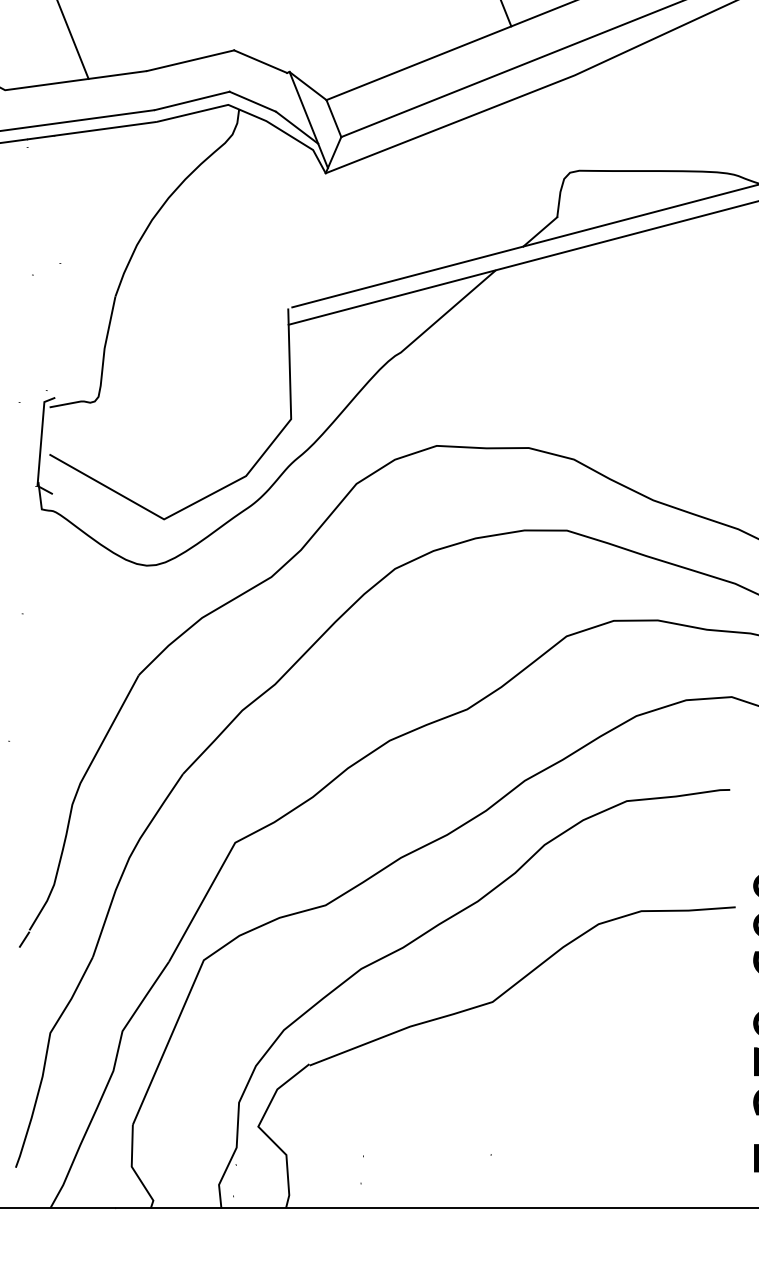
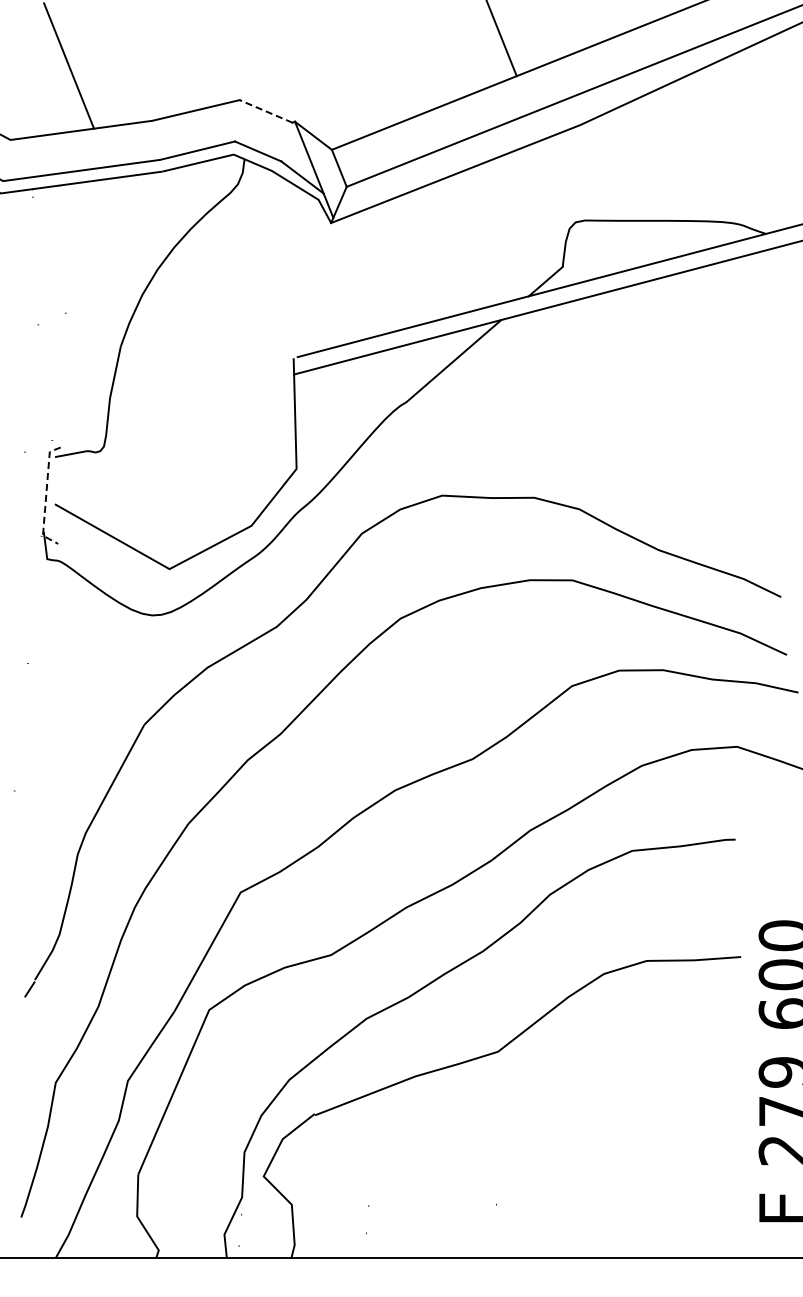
line: (261, 61) -> (266, 111), solid -> dashed
line: (41, 447) -> (46, 497), solid -> dashed

